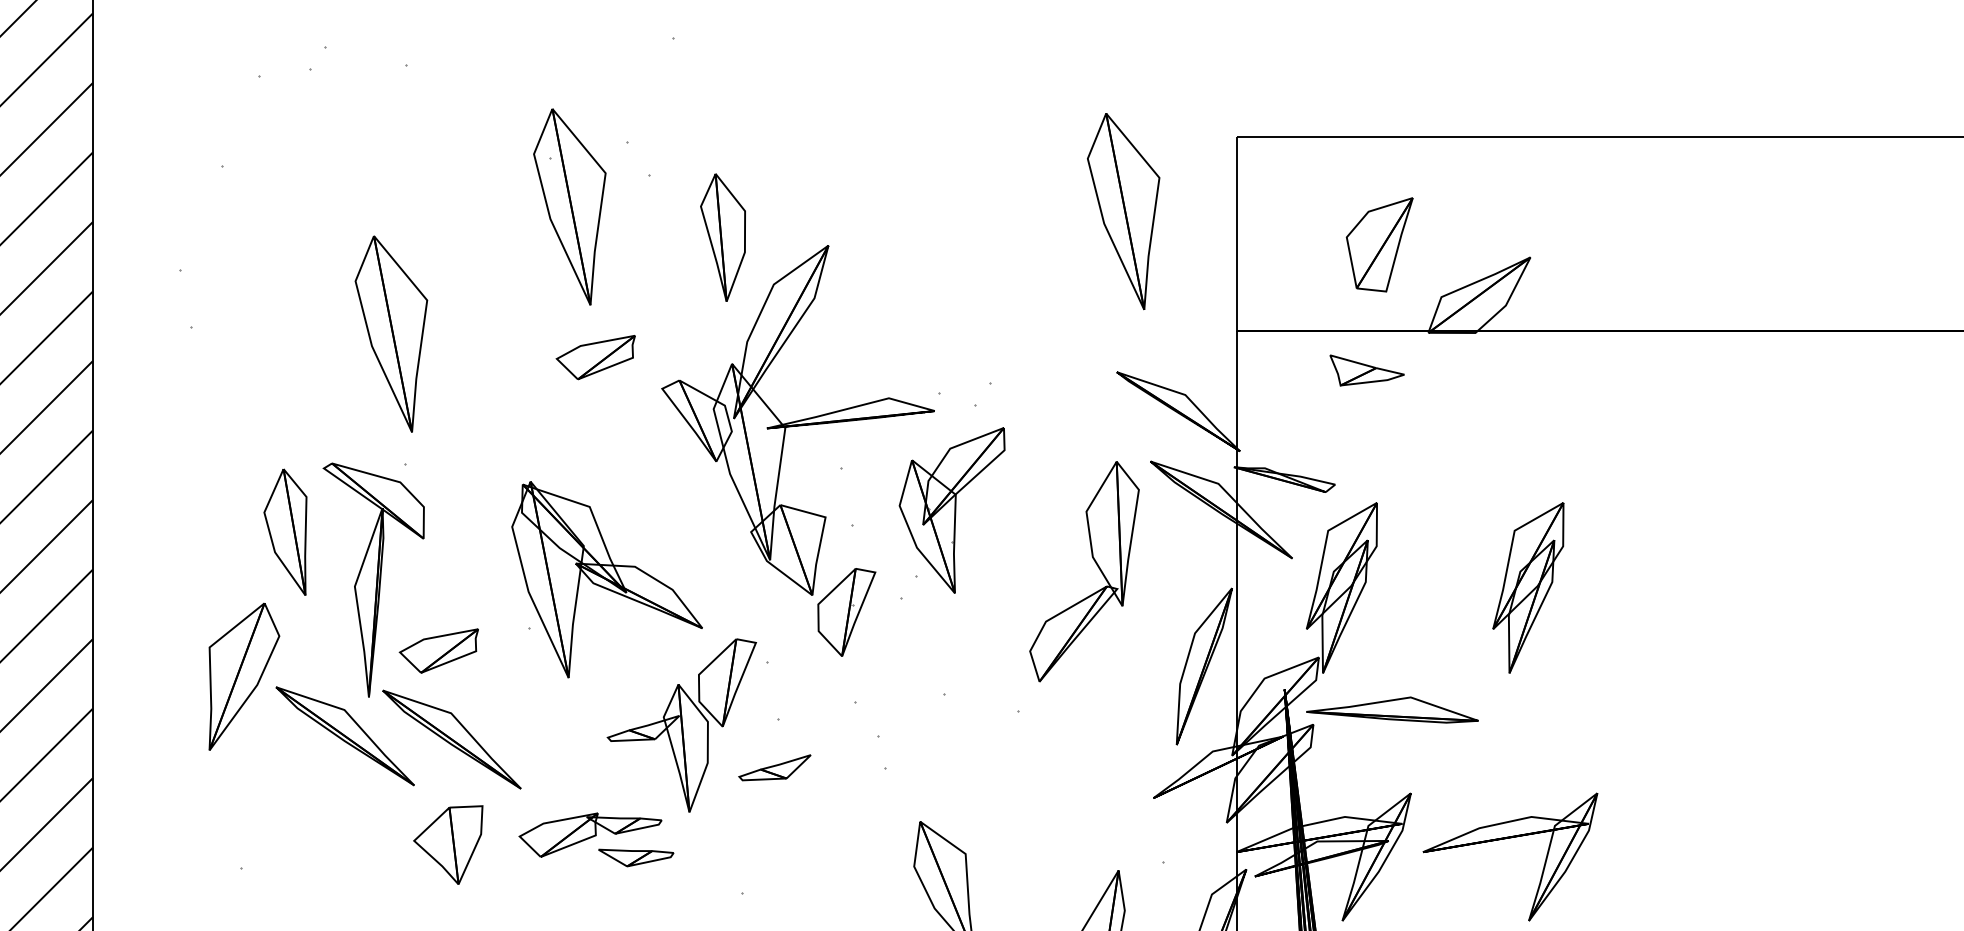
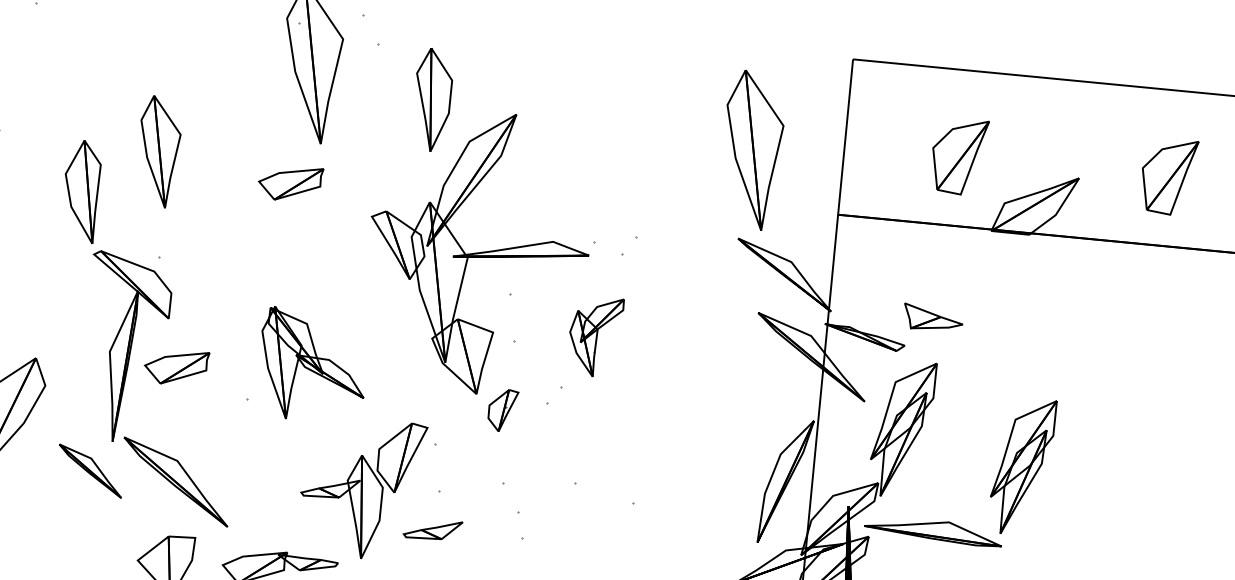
part: (1123, 211) -> (752, 150), moved
part: (1640, 244) -> (1168, 176), added
part: (391, 333) -> (158, 151), size x0.7
part: (595, 357) -> (290, 183), moved
part: (1366, 370) -> (932, 318), moved
part: (951, 510) -> (594, 336), size x0.6
part: (285, 531) -> (81, 190), moved
part: (1096, 565) -> (706, 392), removed
part: (606, 579) -> (312, 365), size x0.7
part: (1528, 587) -> (1022, 466), moved
part: (846, 612) -> (502, 410), size x0.6
part: (438, 650) -> (176, 366), moved
part: (344, 736) -> (89, 471), size x0.6

